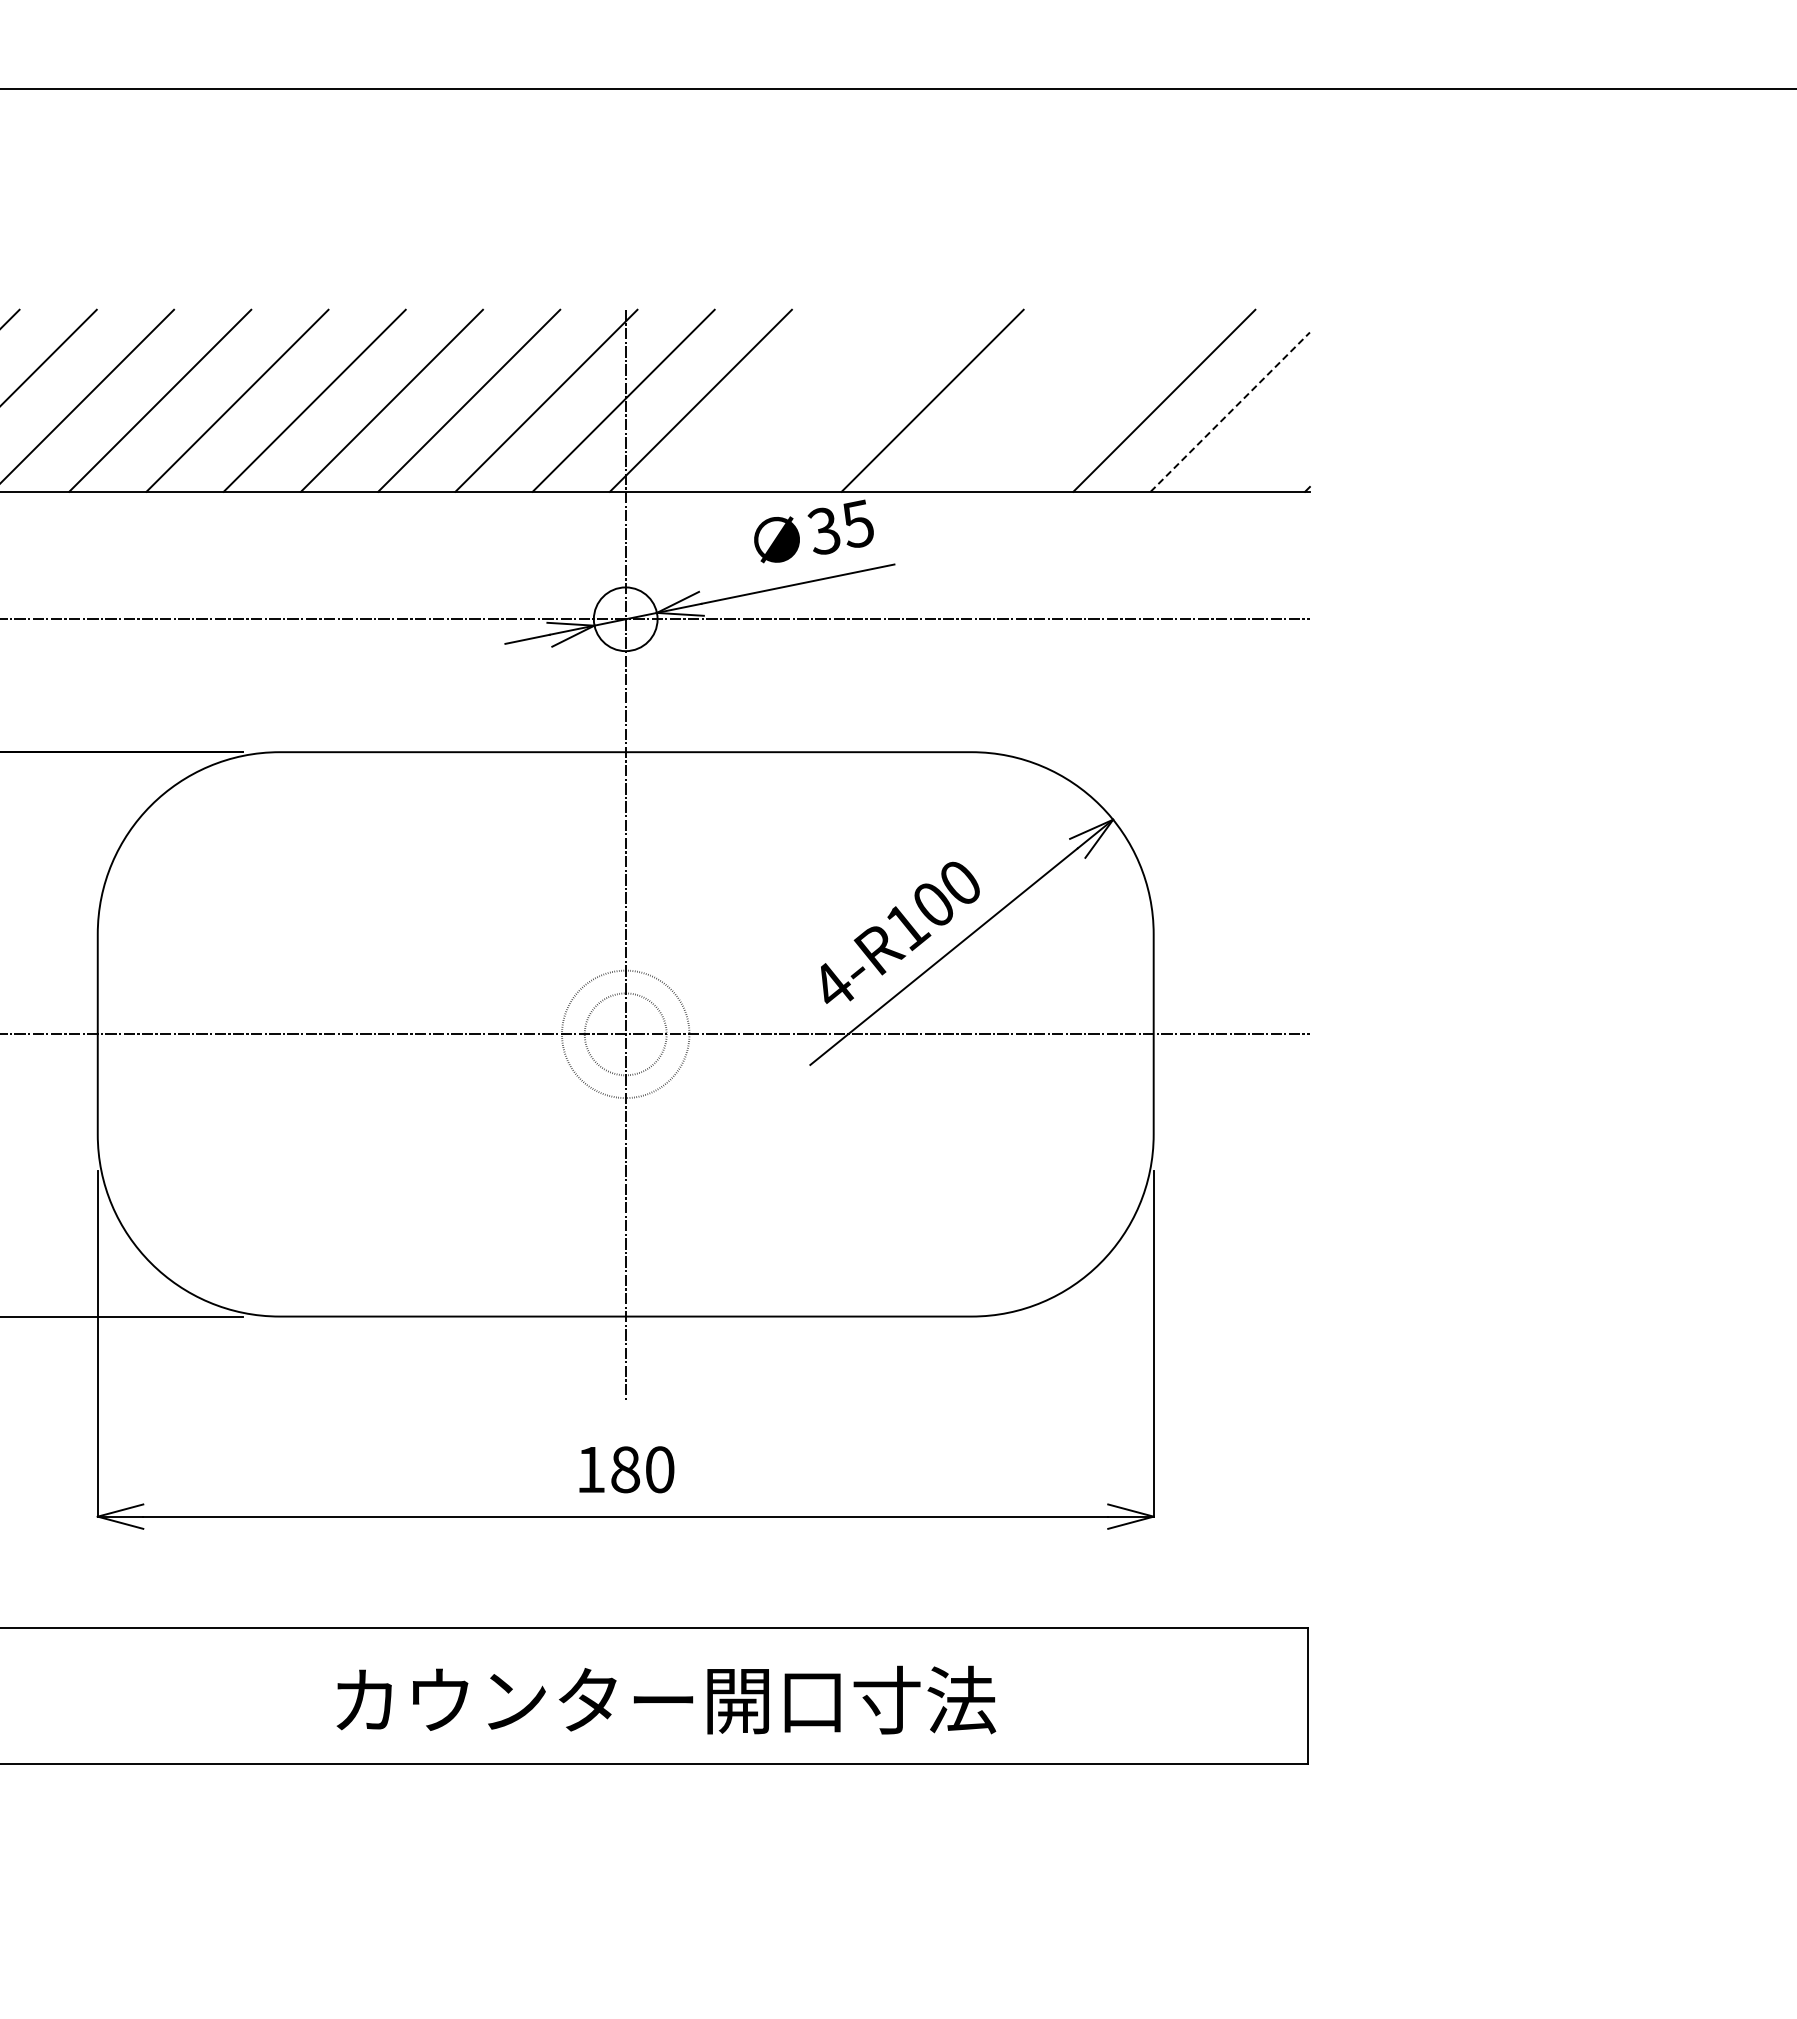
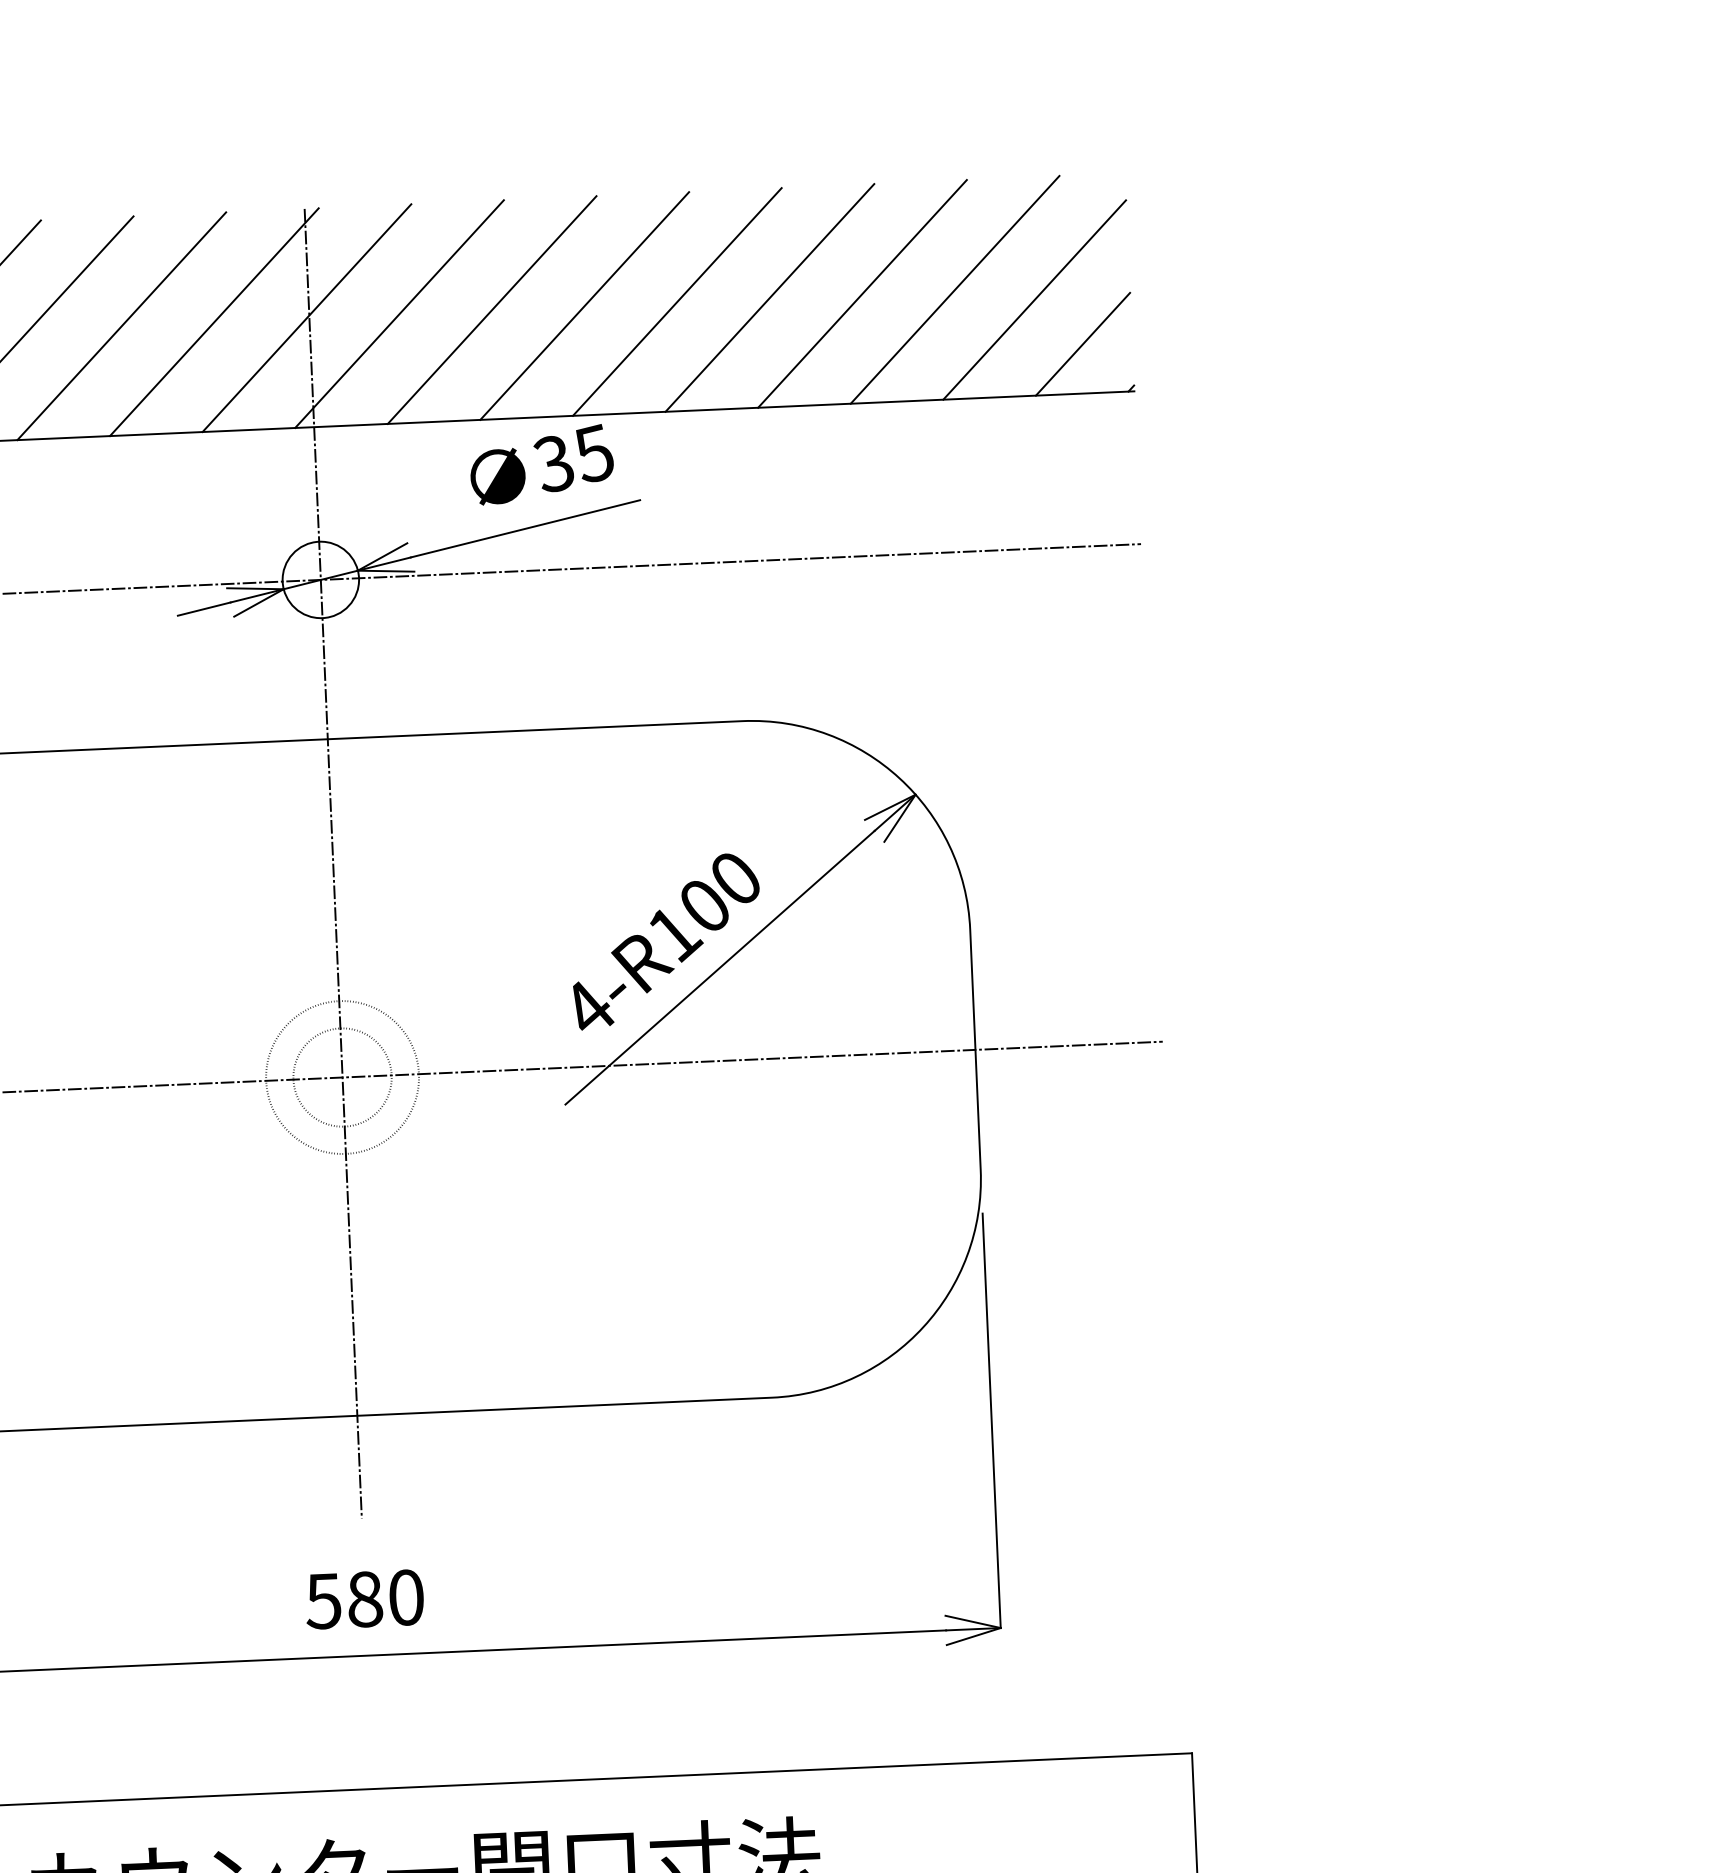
line: (778, 400) -> (492, 309), added
line: (855, 400) -> (584, 305), added
line: (1009, 400) -> (769, 297), added
line: (1087, 400) -> (862, 293), added
line: (1230, 412) -> (1034, 300), dashed -> solid
line: (1268, 450) -> (1082, 343), added
text: (590, 1470) -> (323, 1602), 180 -> 580

